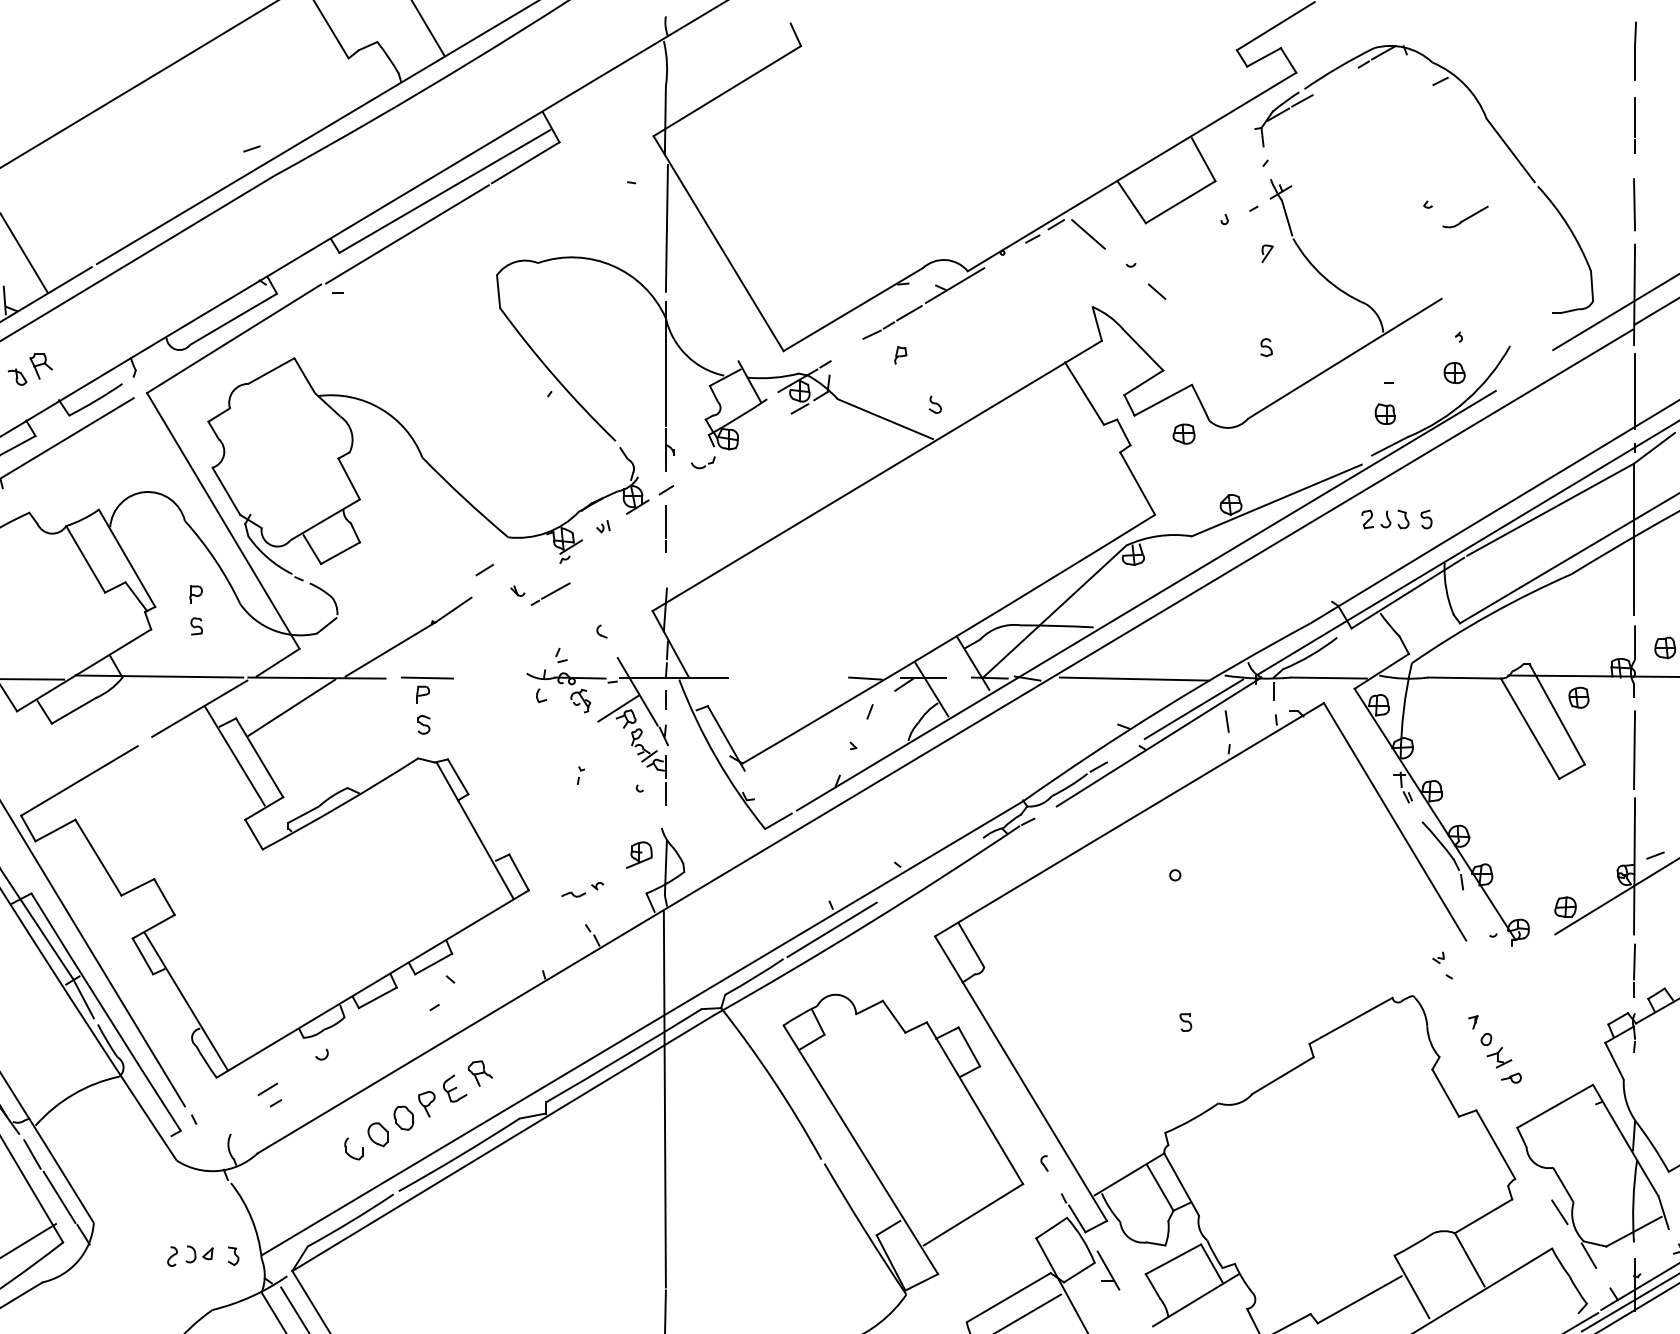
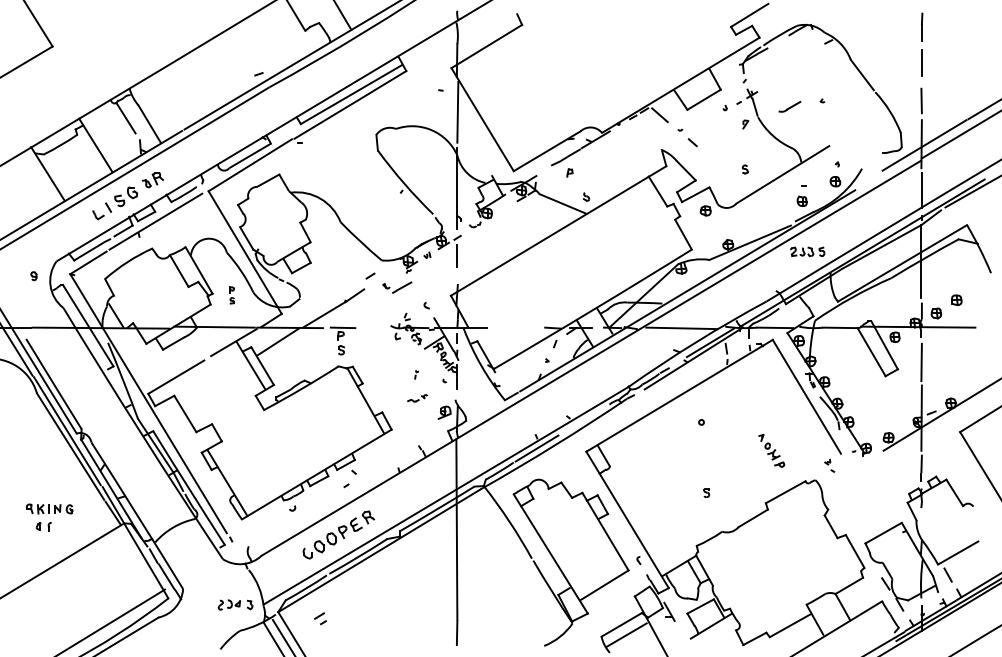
part: (1465, 216) -> (789, 106), moved
part: (194, 610) -> (231, 295), size x0.7
part: (582, 890) -> (417, 398), moved
part: (1494, 1048) -> (771, 450), moved
part: (269, 1094) -> (320, 618), moved

